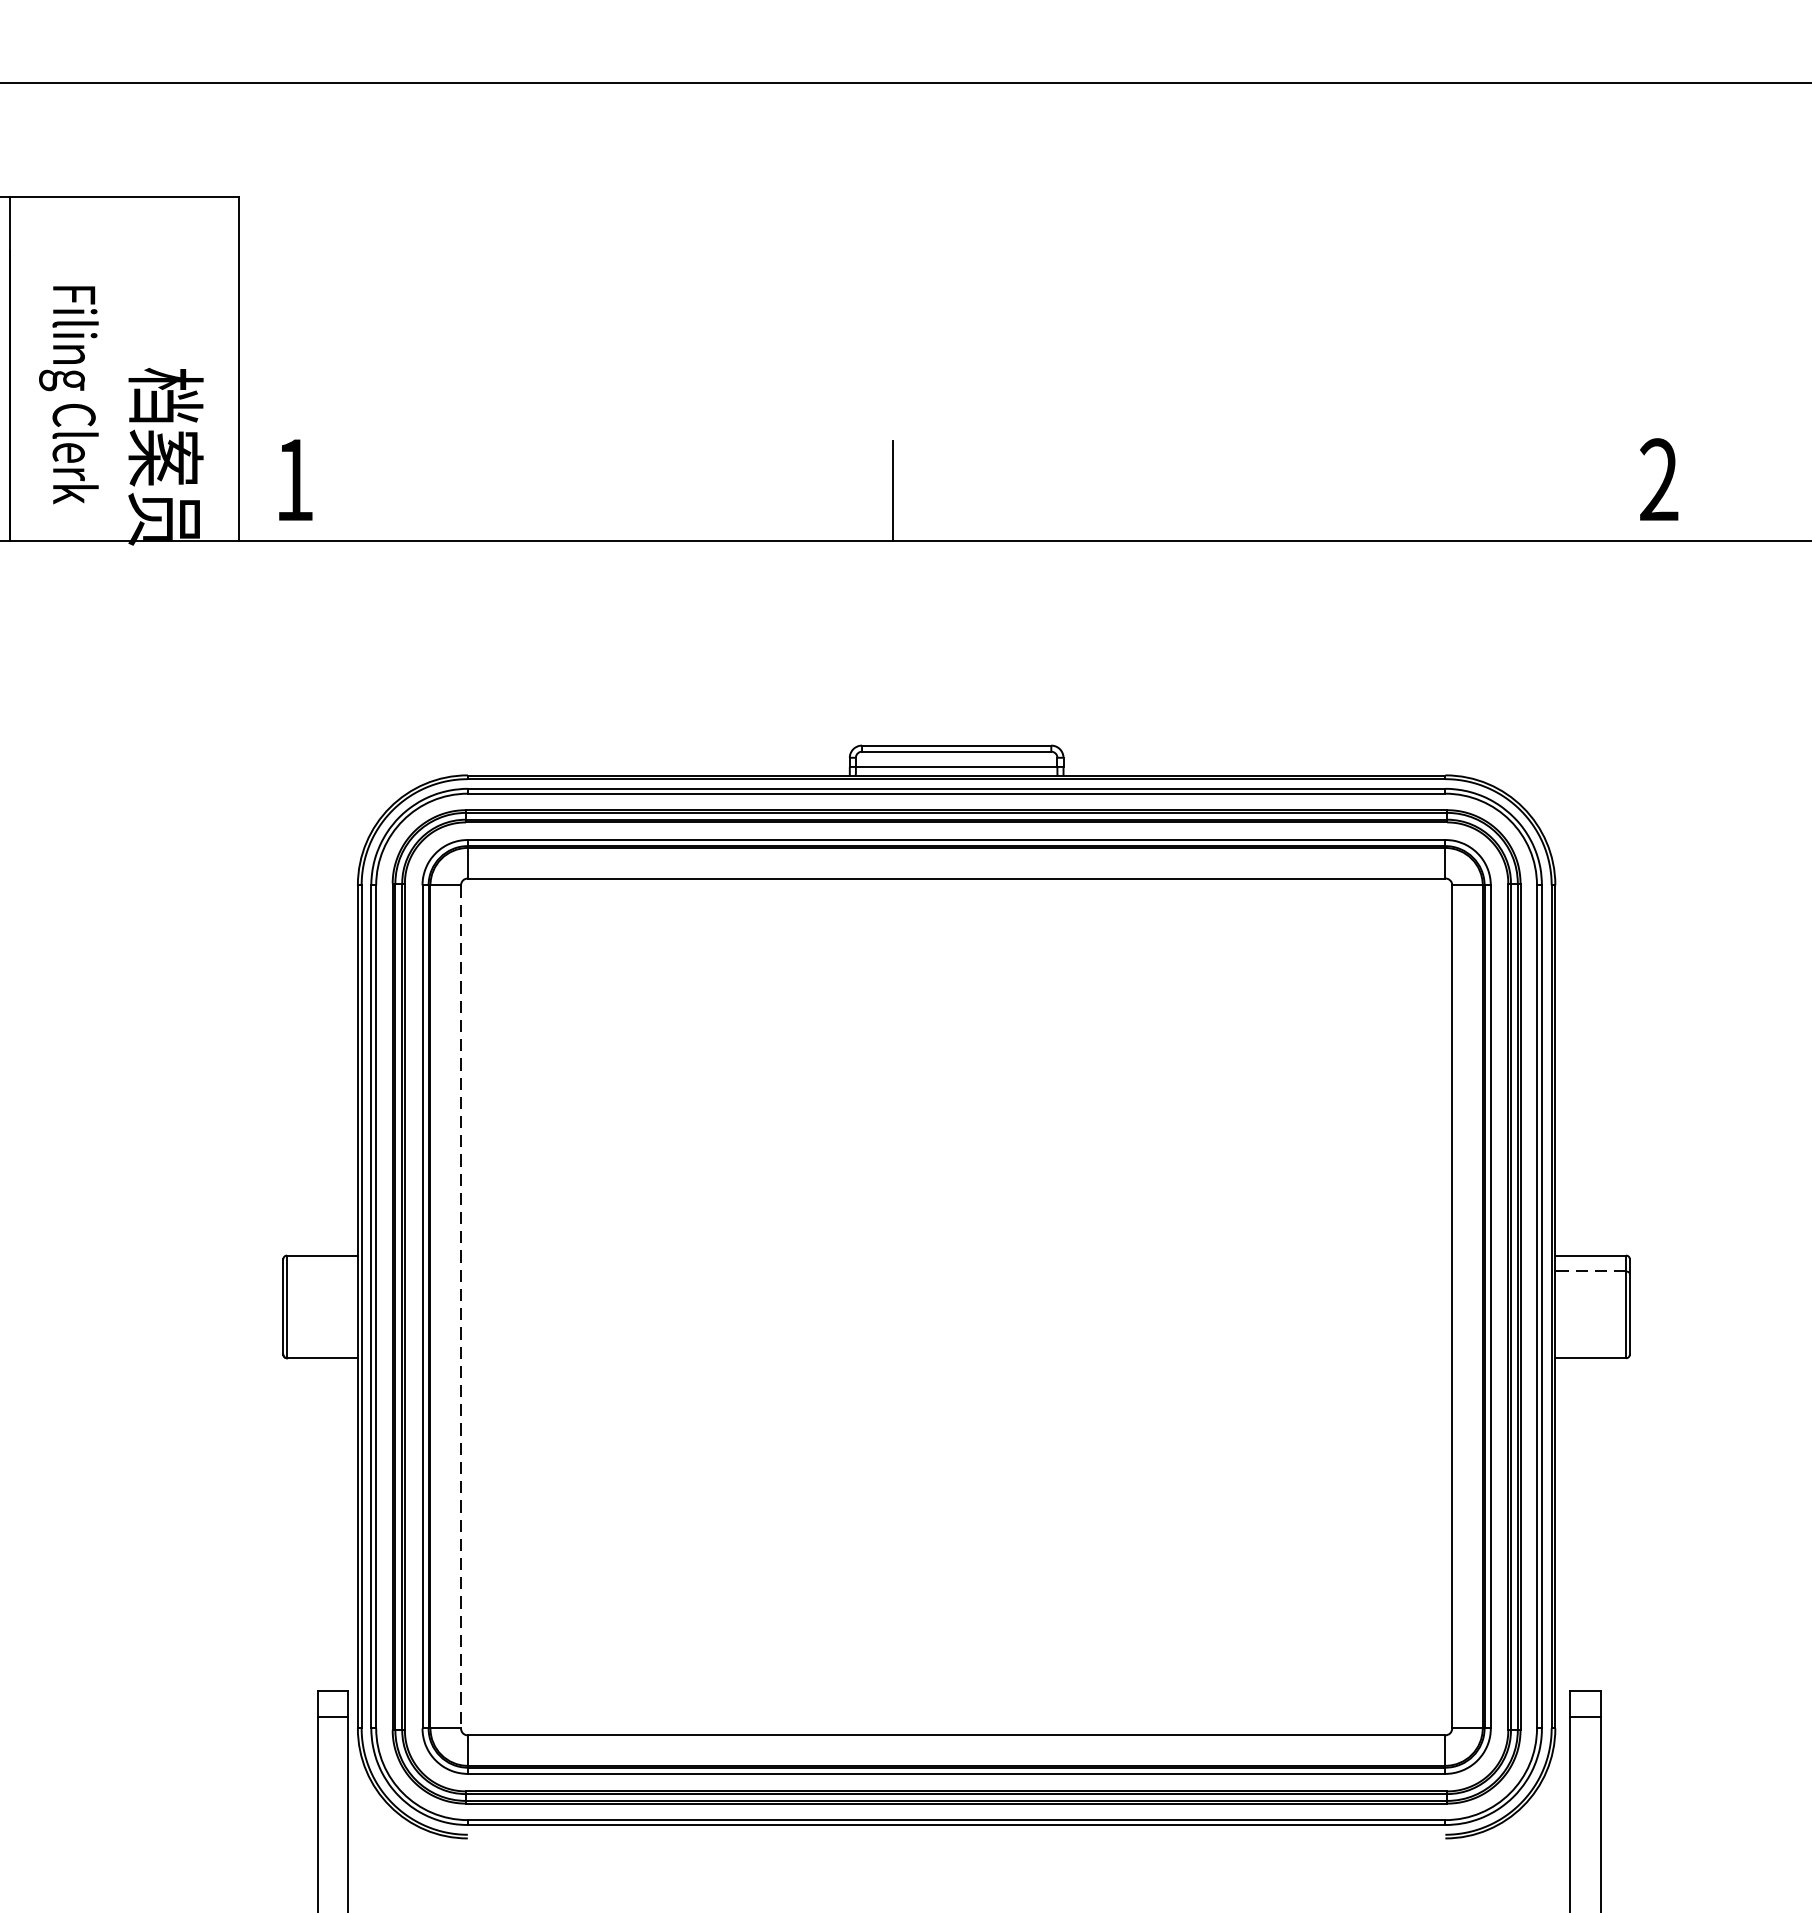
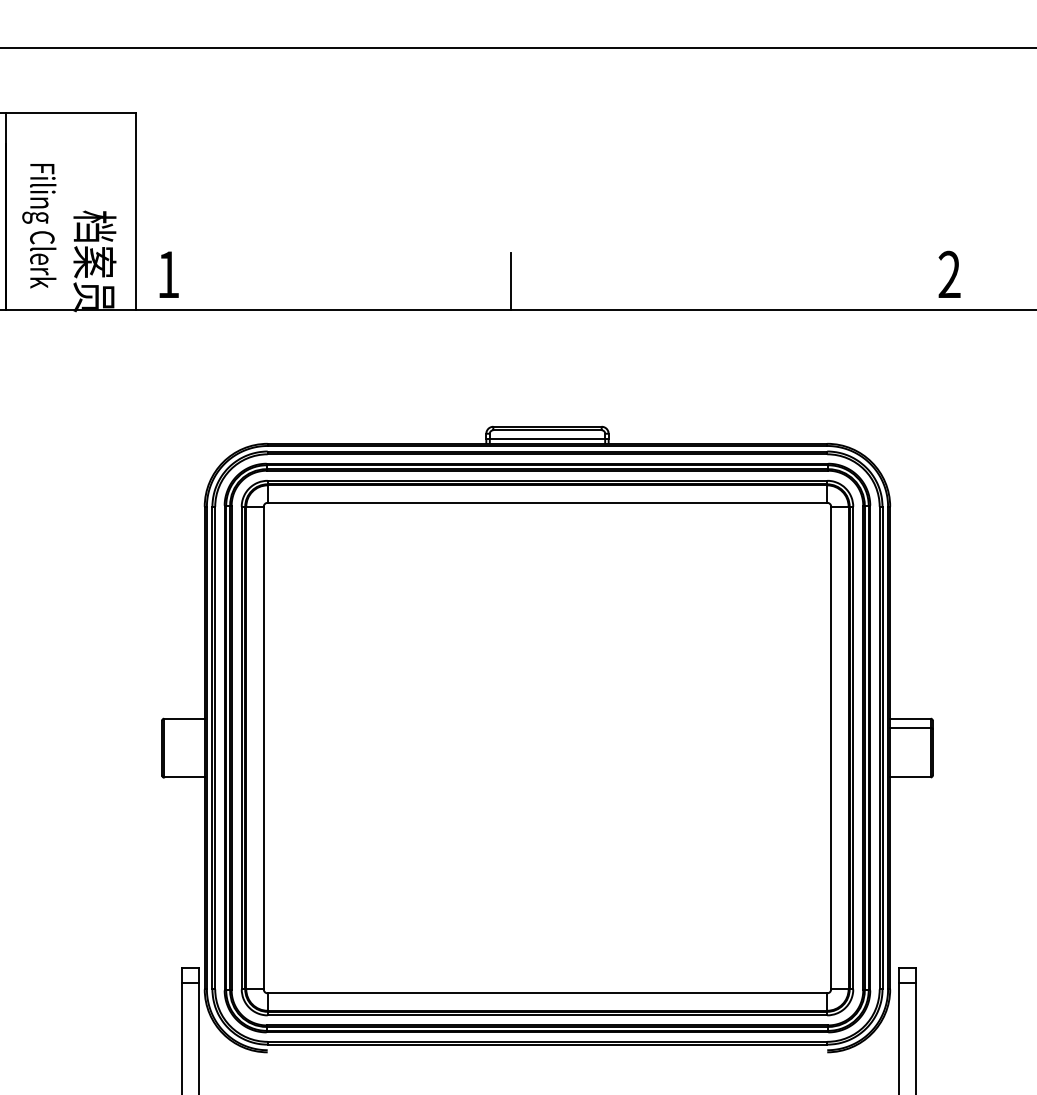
line: (1589, 1270) -> (909, 727), dashed -> solid
line: (460, 1307) -> (263, 748), dashed -> solid

